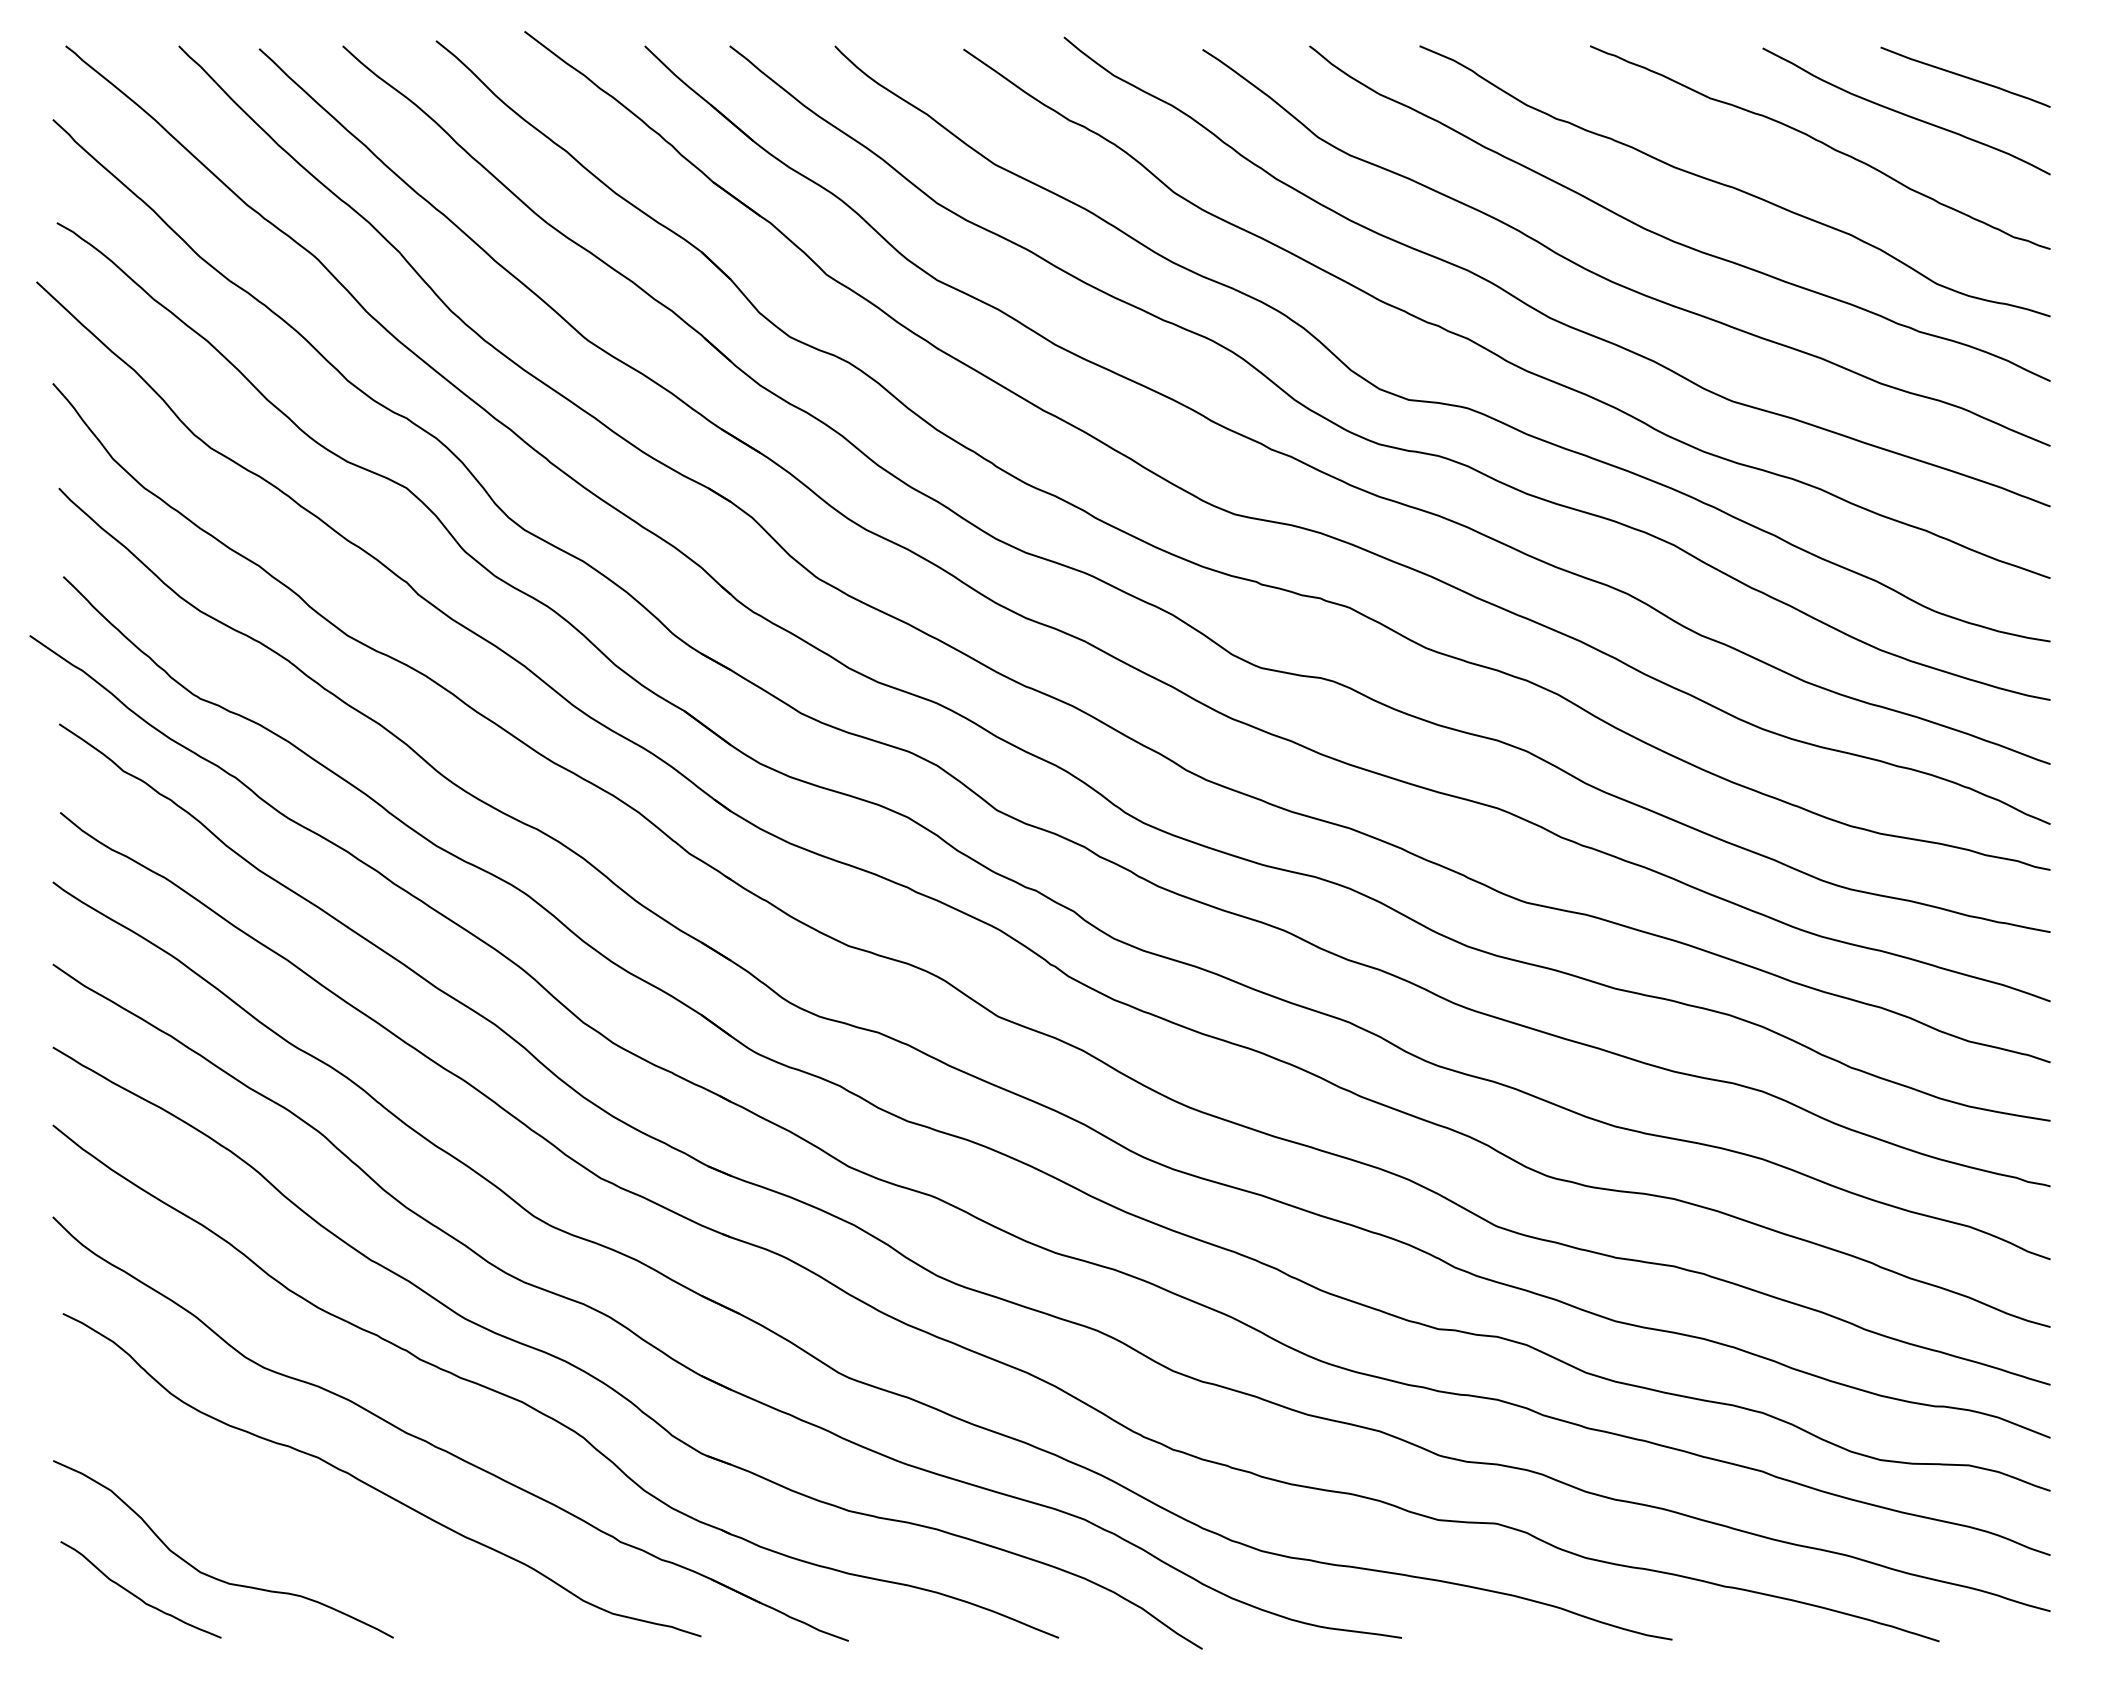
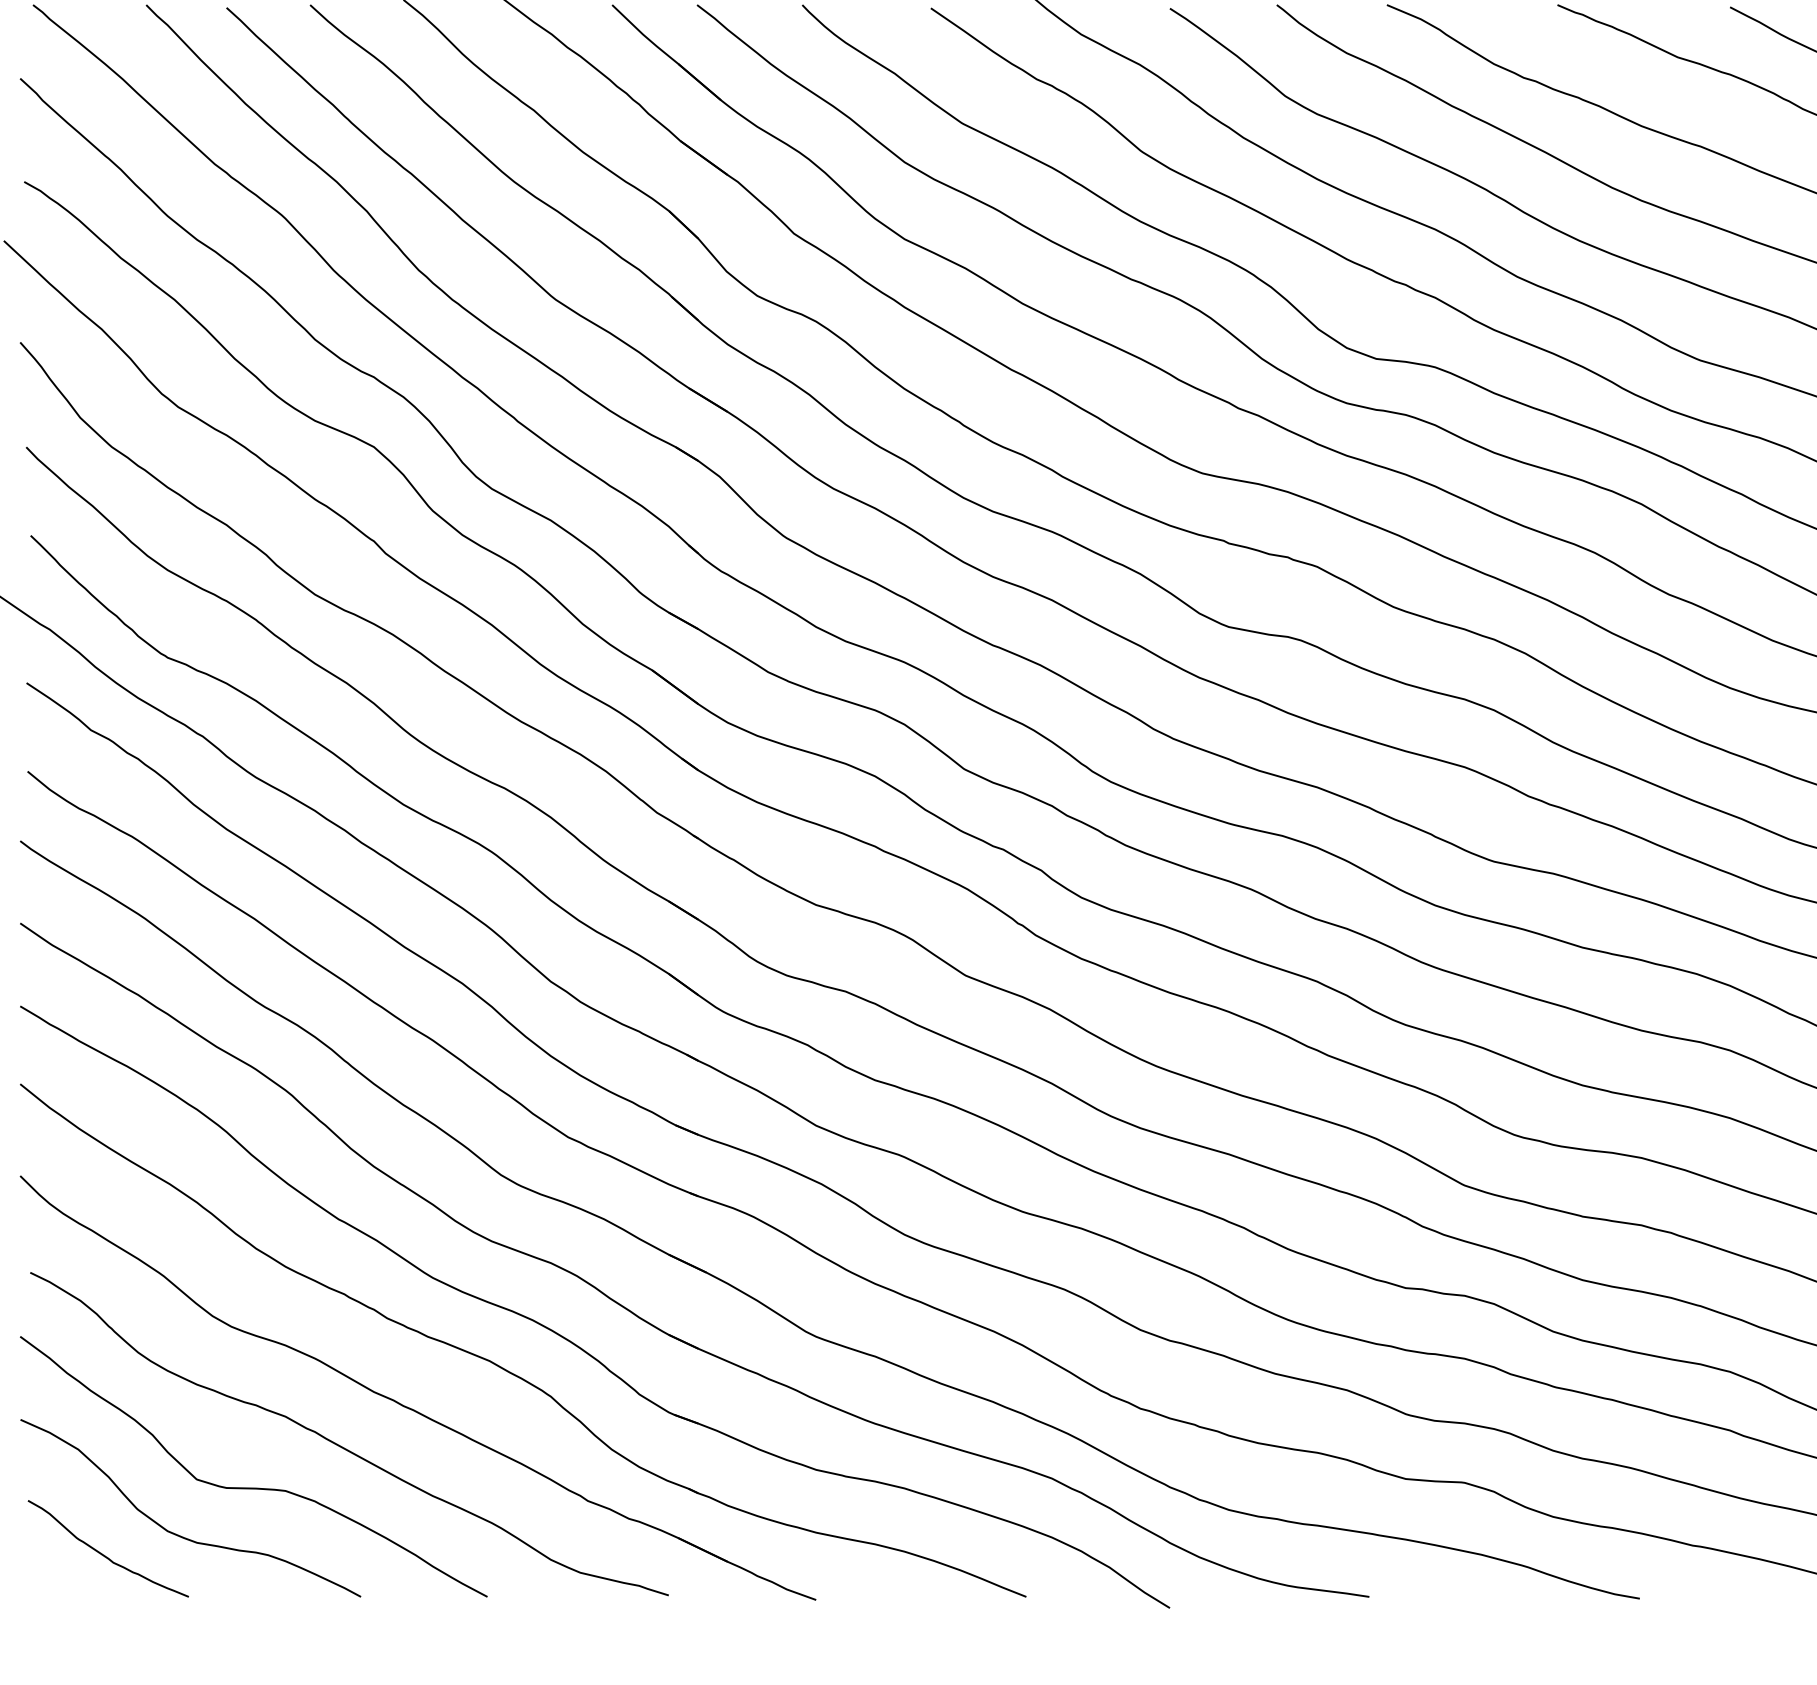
curve: (286, 1528) -> (253, 1487), added

